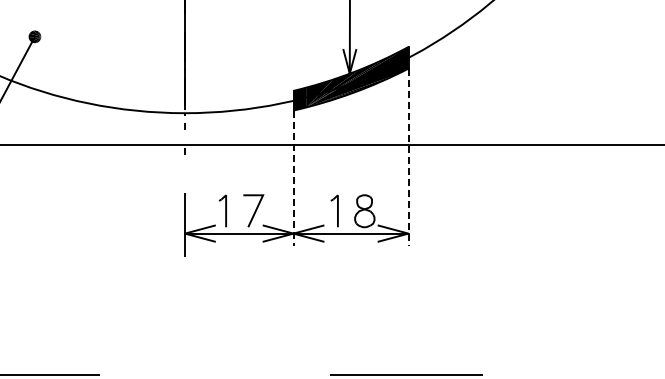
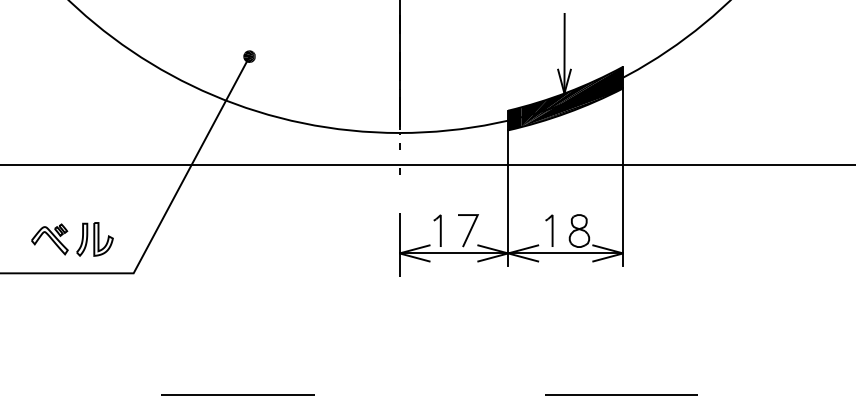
line: (408, 157) -> (623, 177), dashed -> solid
line: (293, 178) -> (508, 198), dashed -> solid

